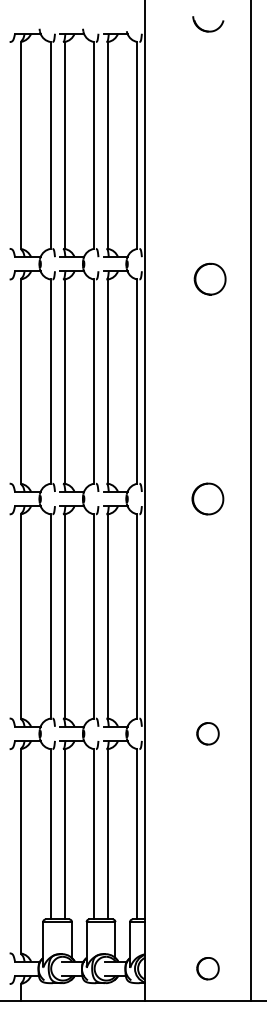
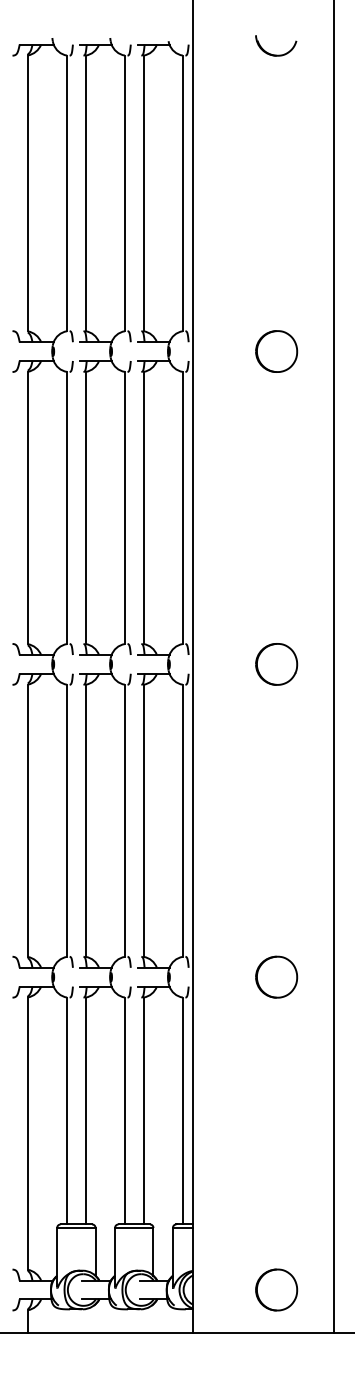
part: (208, 30) -> (276, 54), moved
part: (210, 279) -> (276, 351), moved
part: (207, 733) -> (276, 976), size x1.43
part: (207, 968) -> (276, 1289), size x1.43

